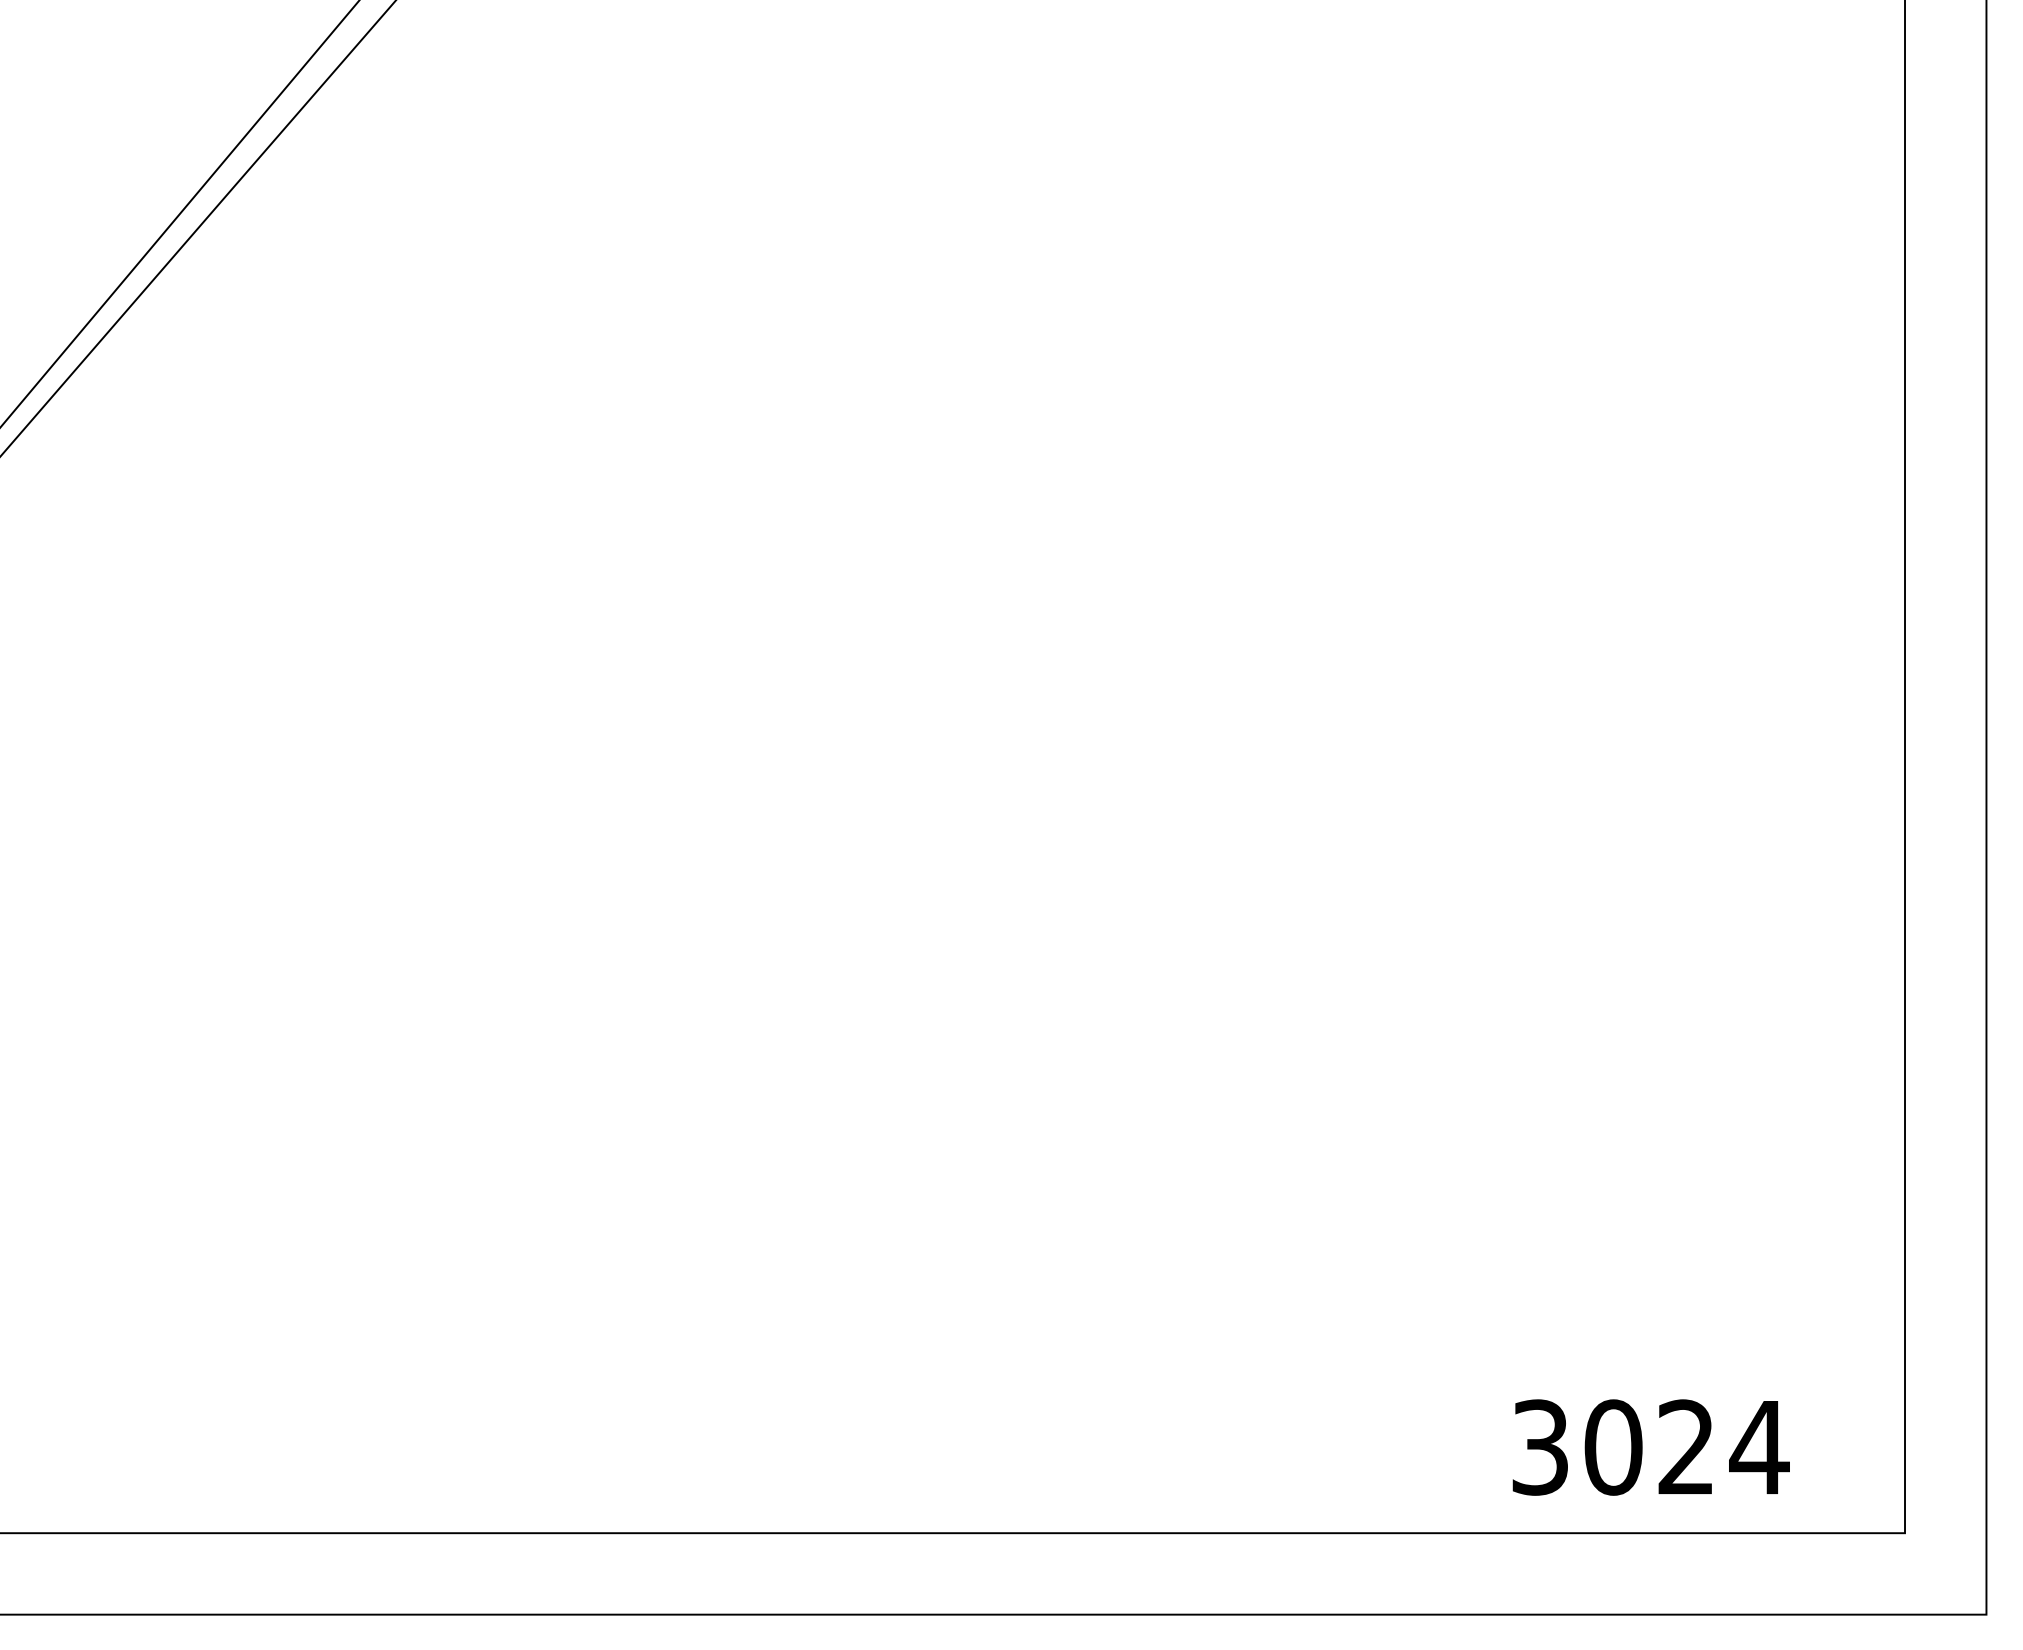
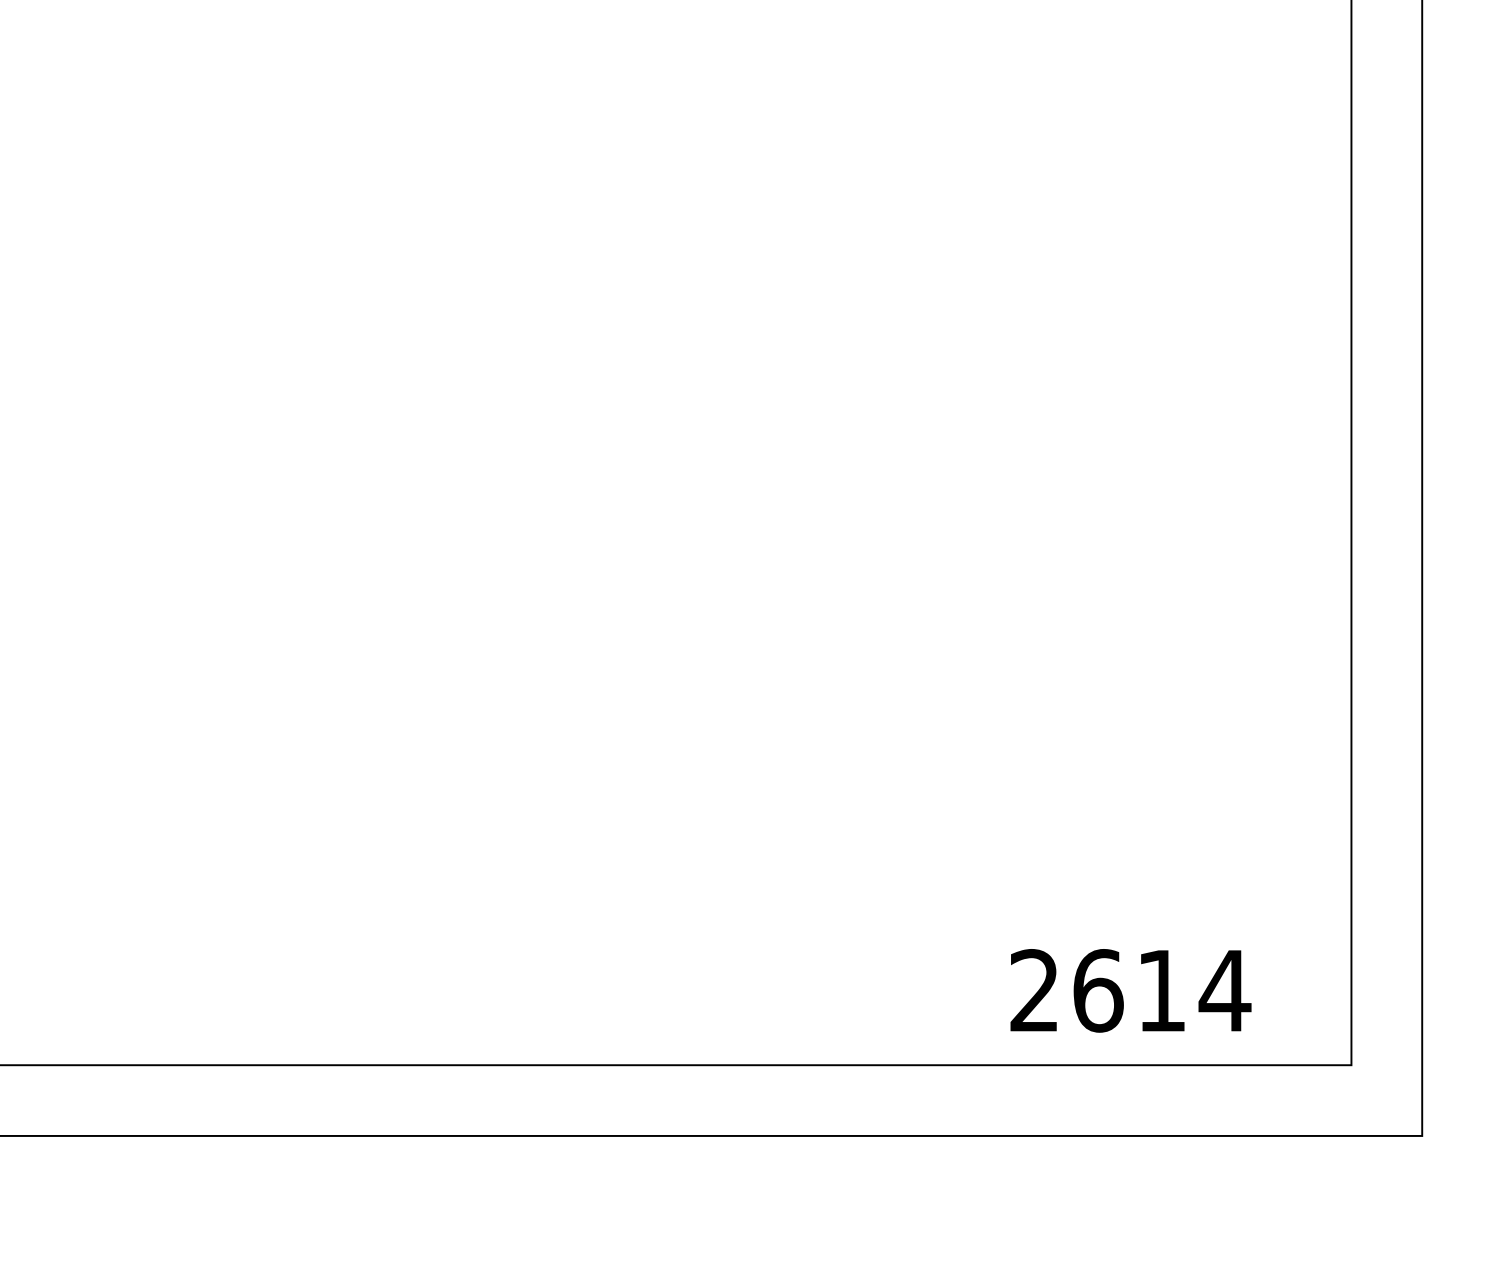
text: (1612, 1447) -> (1097, 990), 3024 -> 2614

